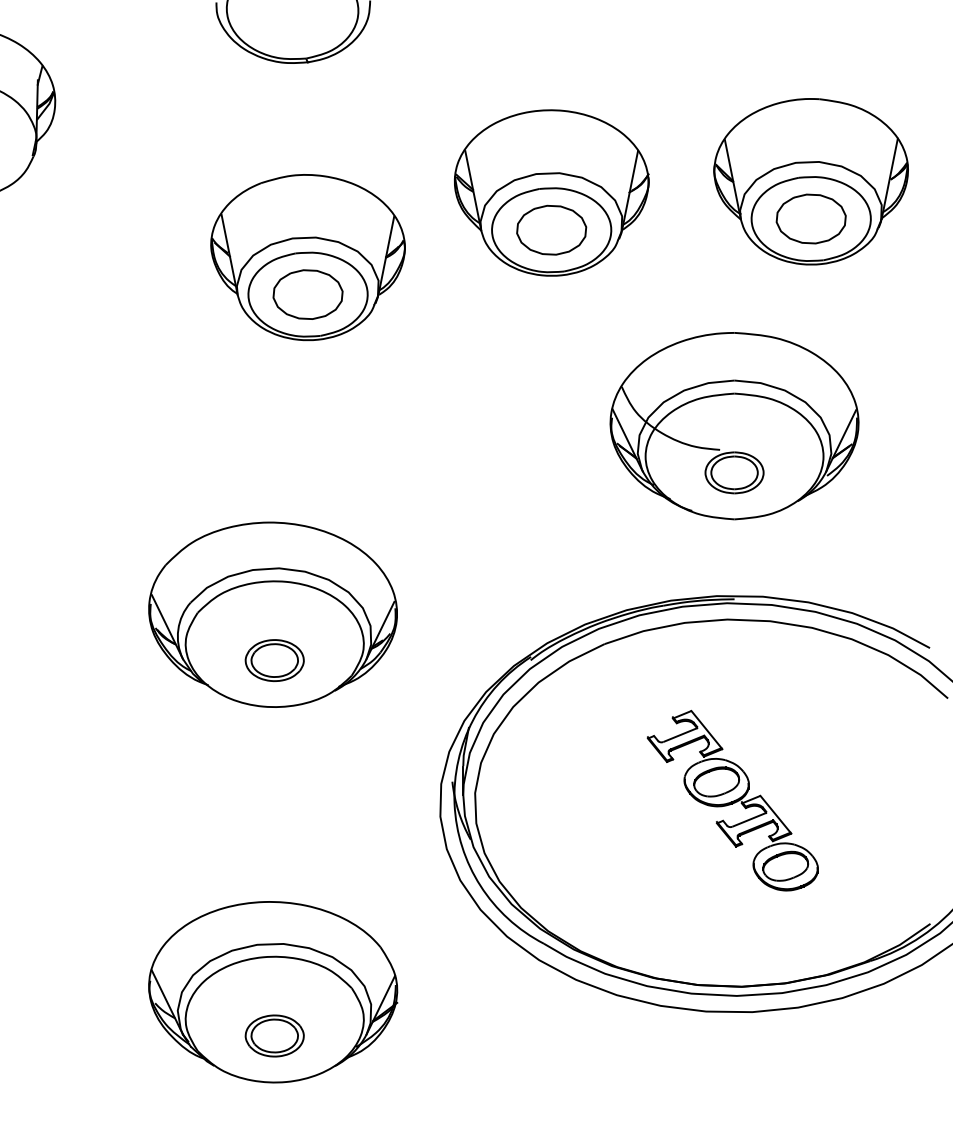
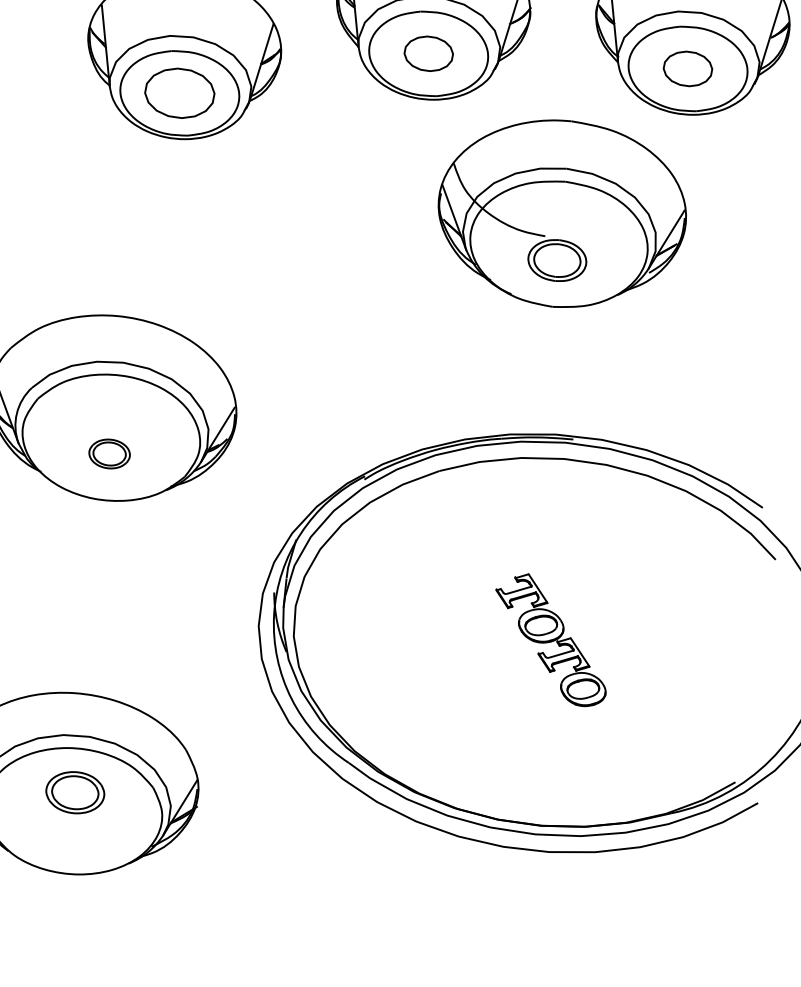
part: (810, 218) -> (687, 68), size x0.7
part: (551, 229) -> (428, 53), size x0.7
part: (734, 426) -> (561, 214), moved
part: (274, 660) -> (109, 453), size x0.7
part: (732, 800) -> (550, 639), size x0.7
part: (274, 1035) -> (75, 792), moved

